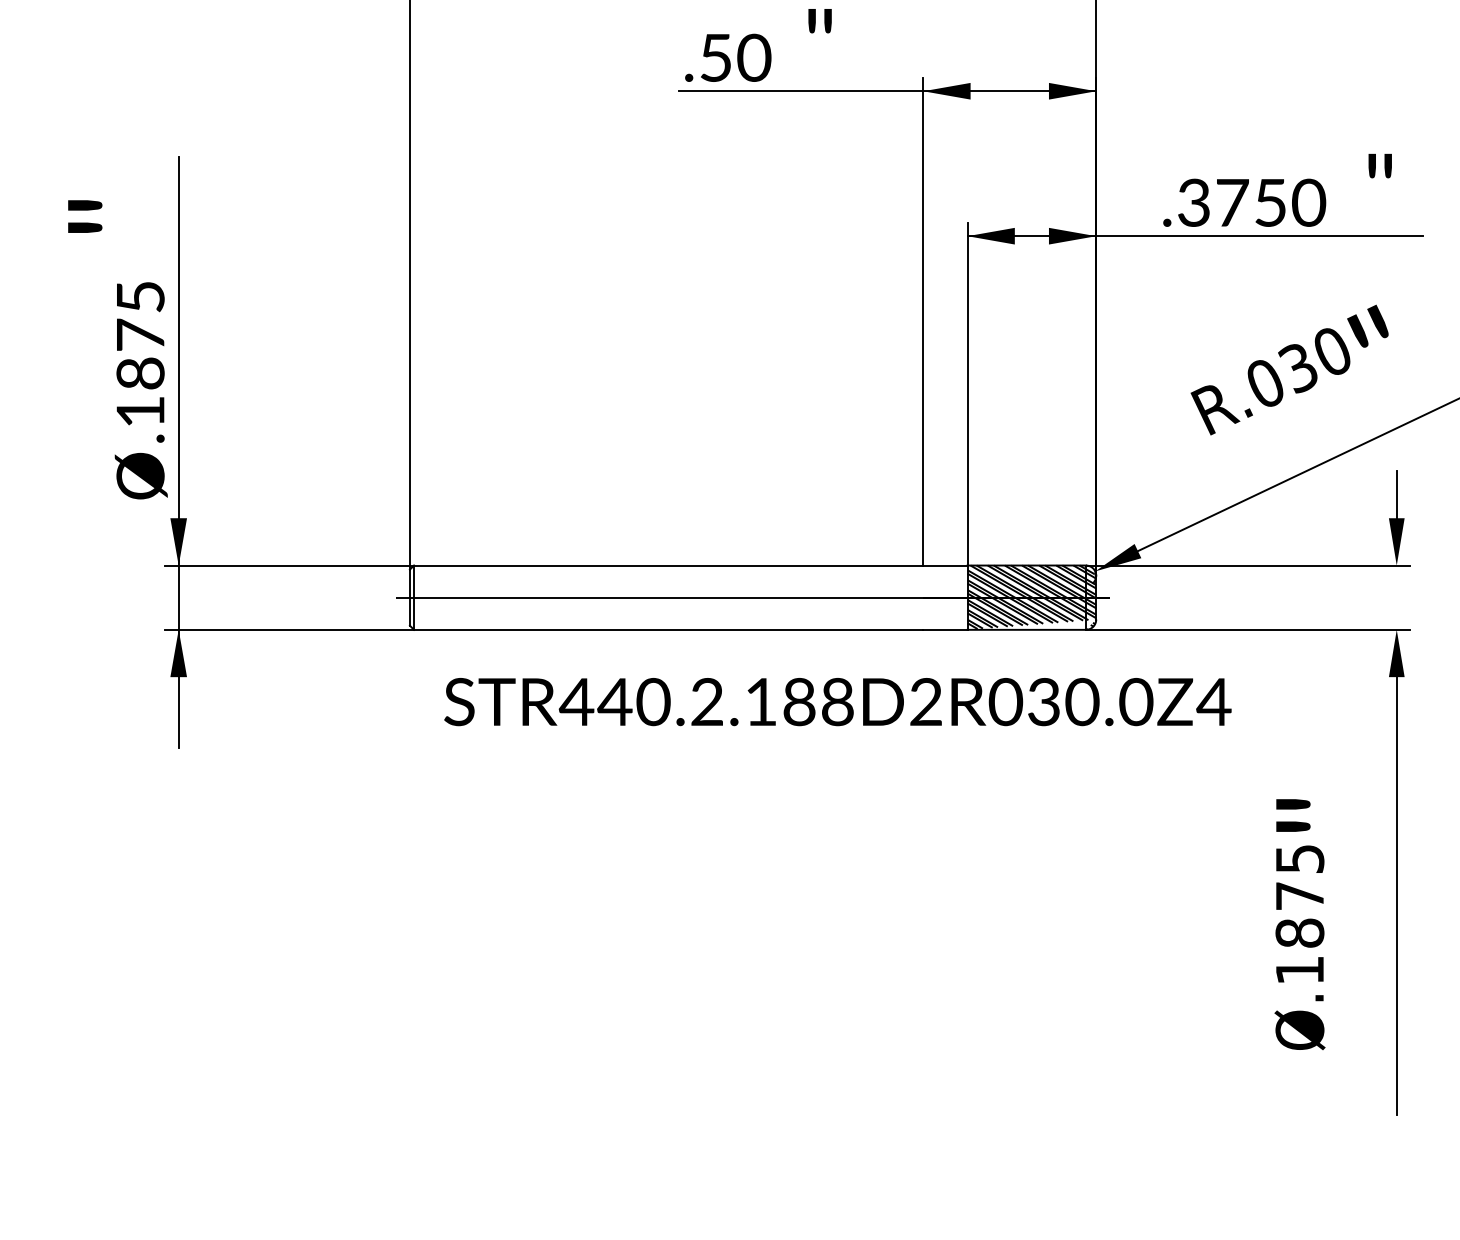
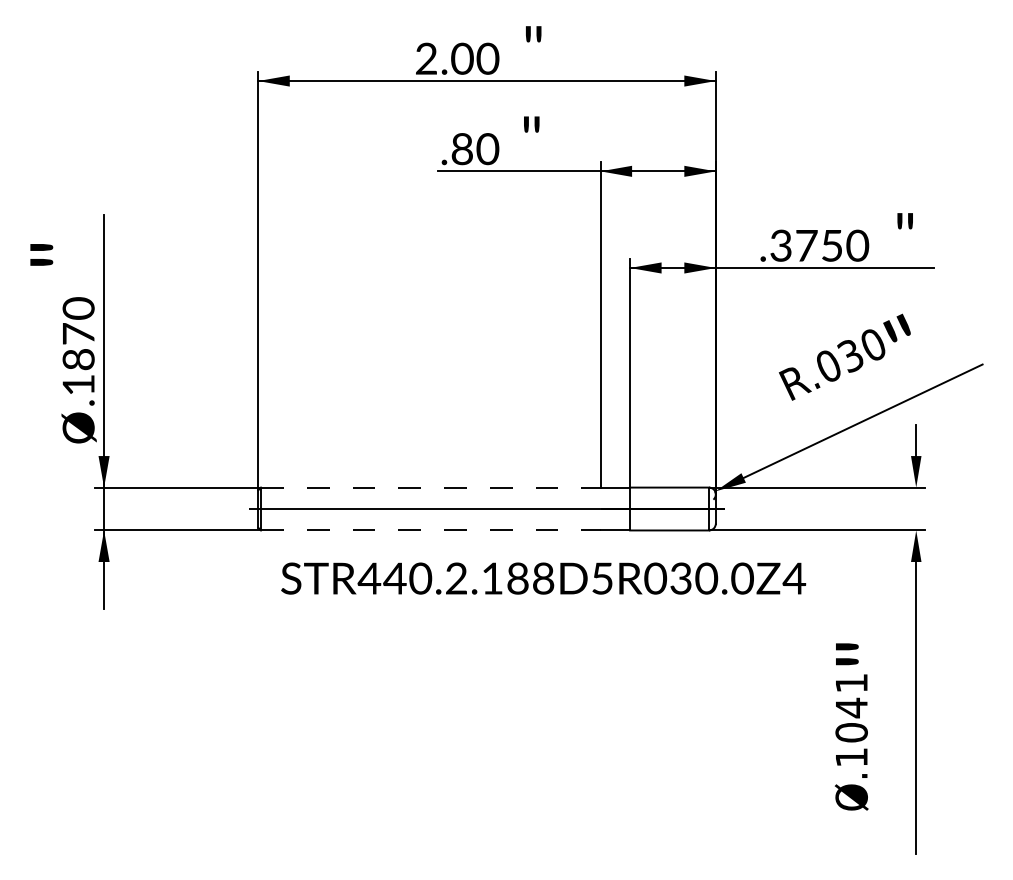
text: (714, 58) -> (461, 149), .50 -> .80
text: (140, 296) -> (78, 308), .1875 -> .1870
line: (668, 565) -> (430, 487), solid -> dashed
hatch: (1031, 596) -> (672, 508), removed
line: (668, 629) -> (430, 530), solid -> dashed
text: (926, 701) -> (602, 578), STR440.2.188D2R030.0Z4 -> STR440.2.188D5R030.0Z4
text: (1299, 896) -> (851, 708), Ø.1875 -> Ø.1041

